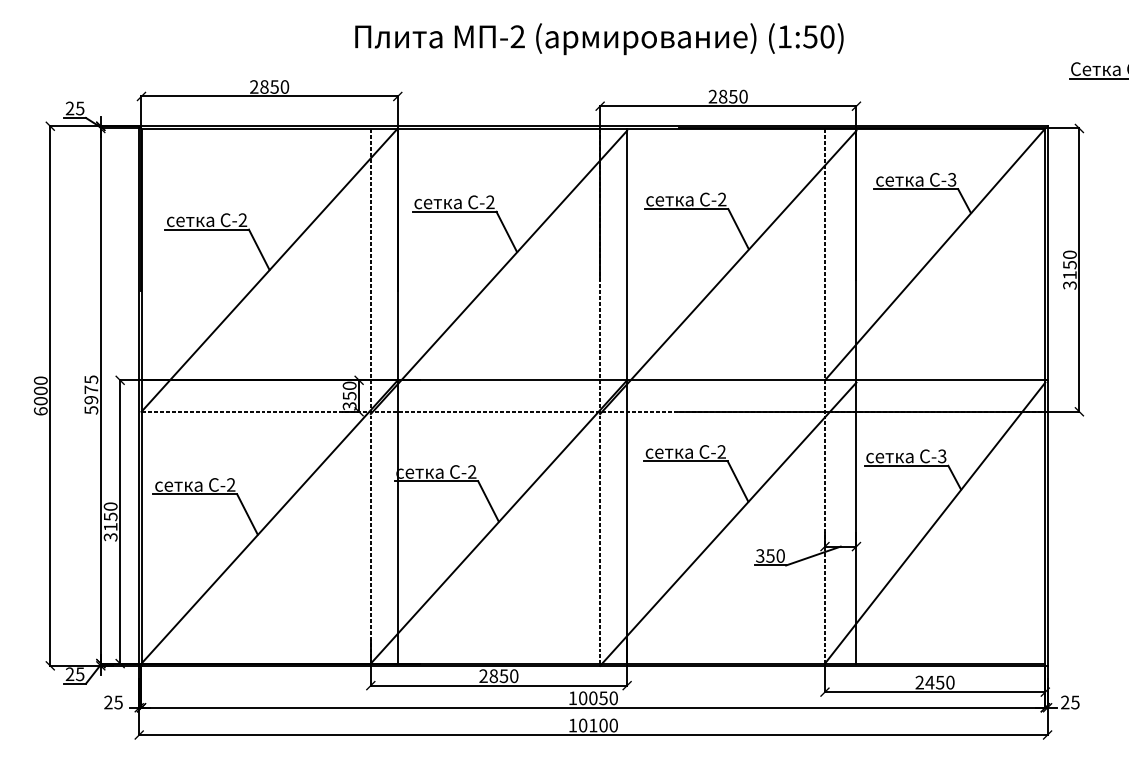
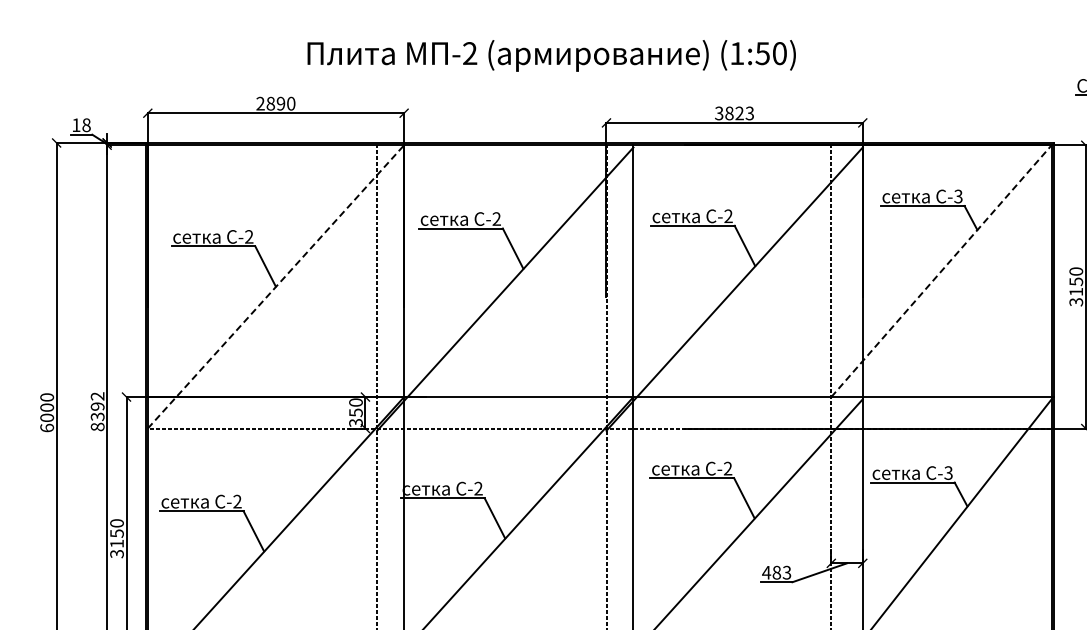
text: (599, 39) -> (551, 56), moved
text: (274, 86) -> (280, 103), 2850 -> 2890
text: (727, 96) -> (733, 113), 2850 -> 3823
text: (74, 108) -> (80, 125), 25 -> 18
line: (935, 254) -> (941, 271), solid -> dashed
line: (269, 269) -> (275, 286), solid -> dashed
text: (91, 394) -> (97, 411), 5975 -> 8392
text: (769, 555) -> (775, 572), 350 -> 483

